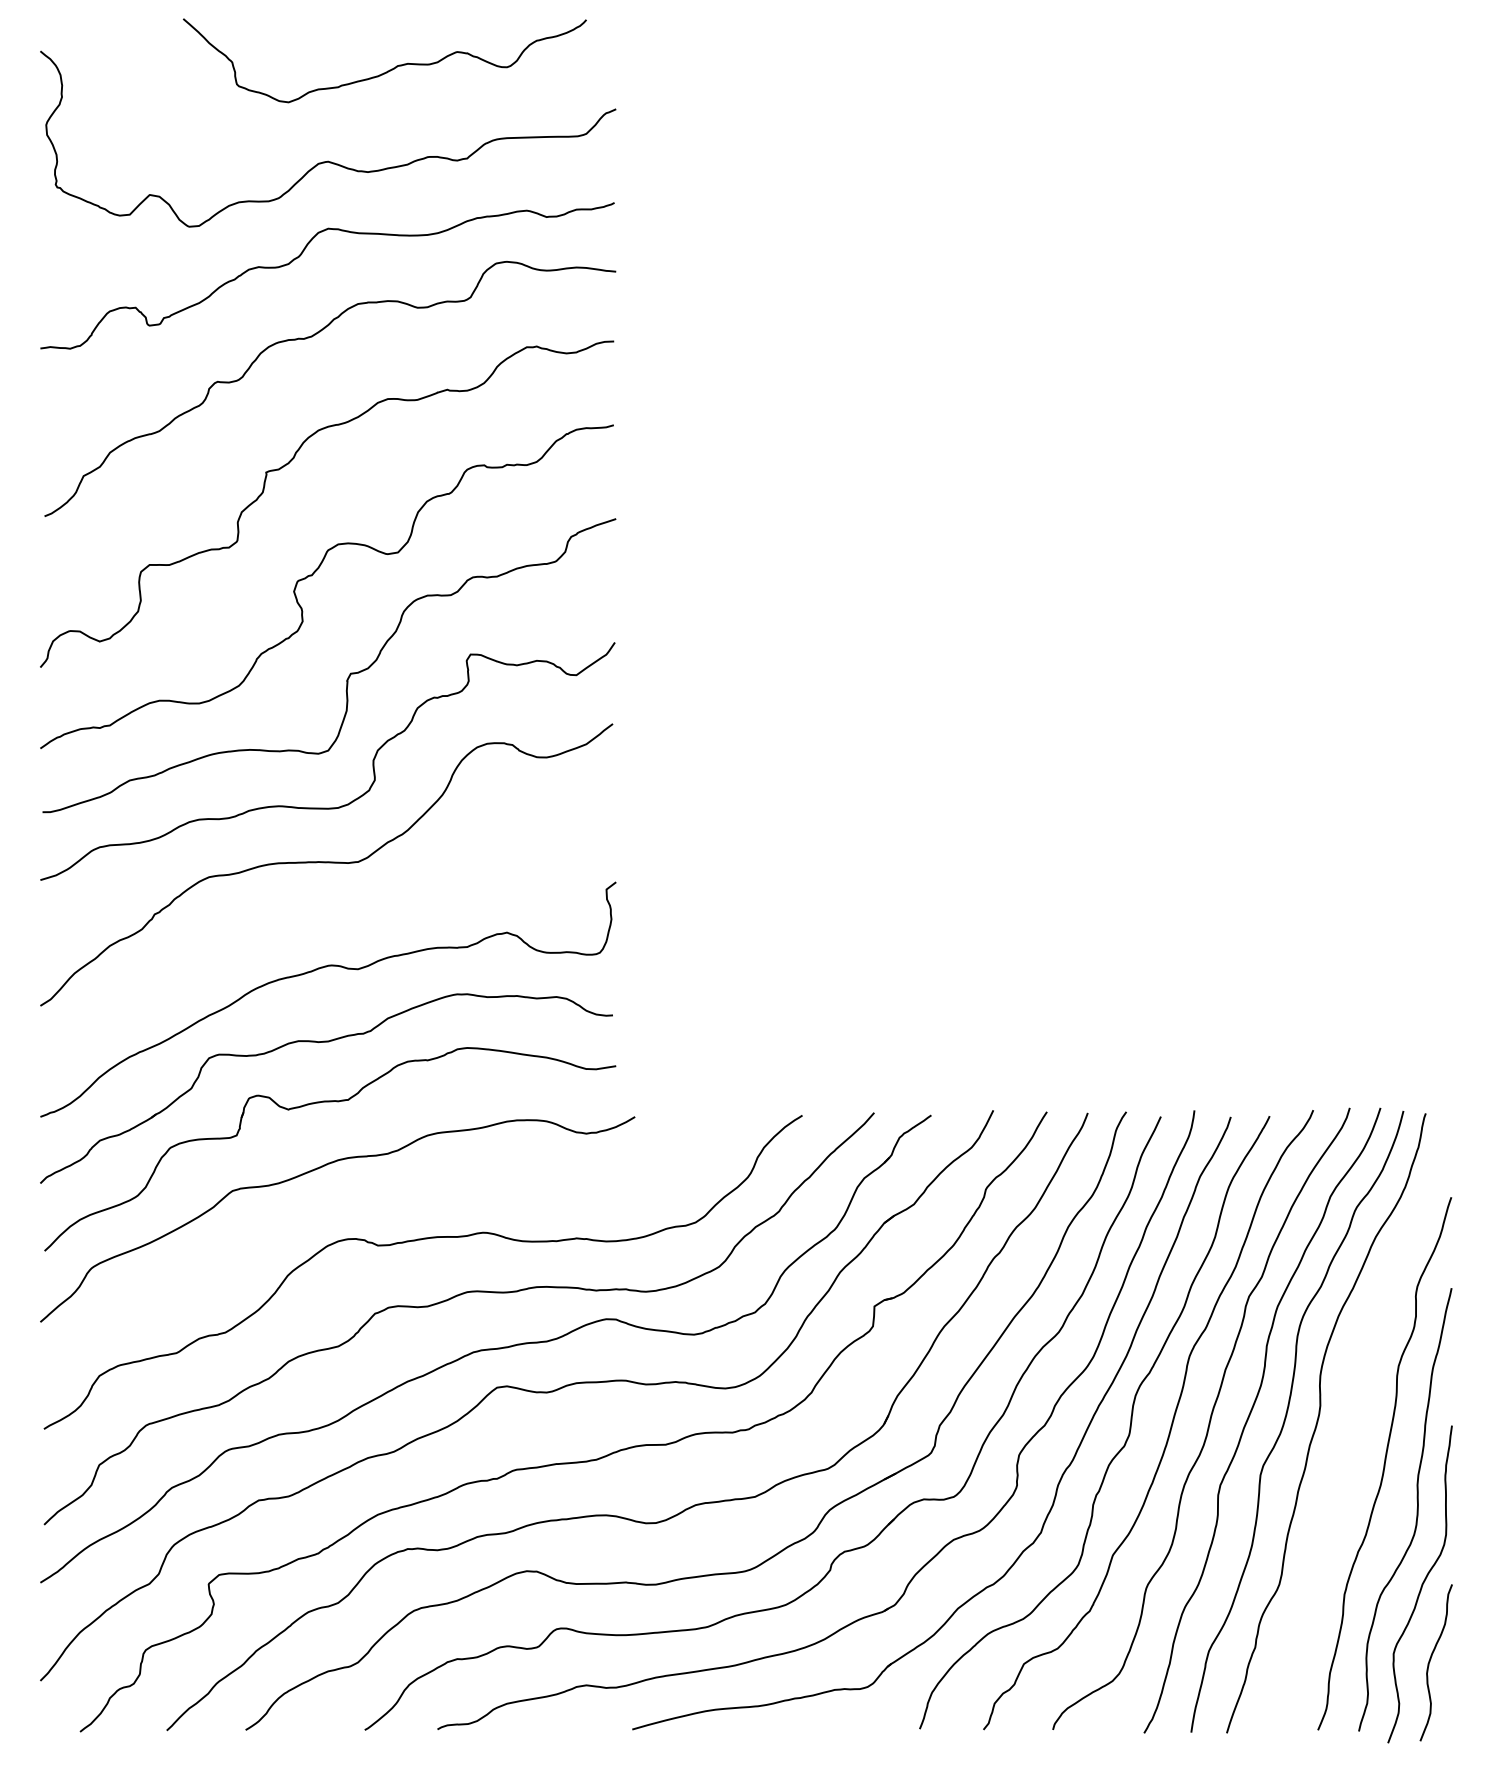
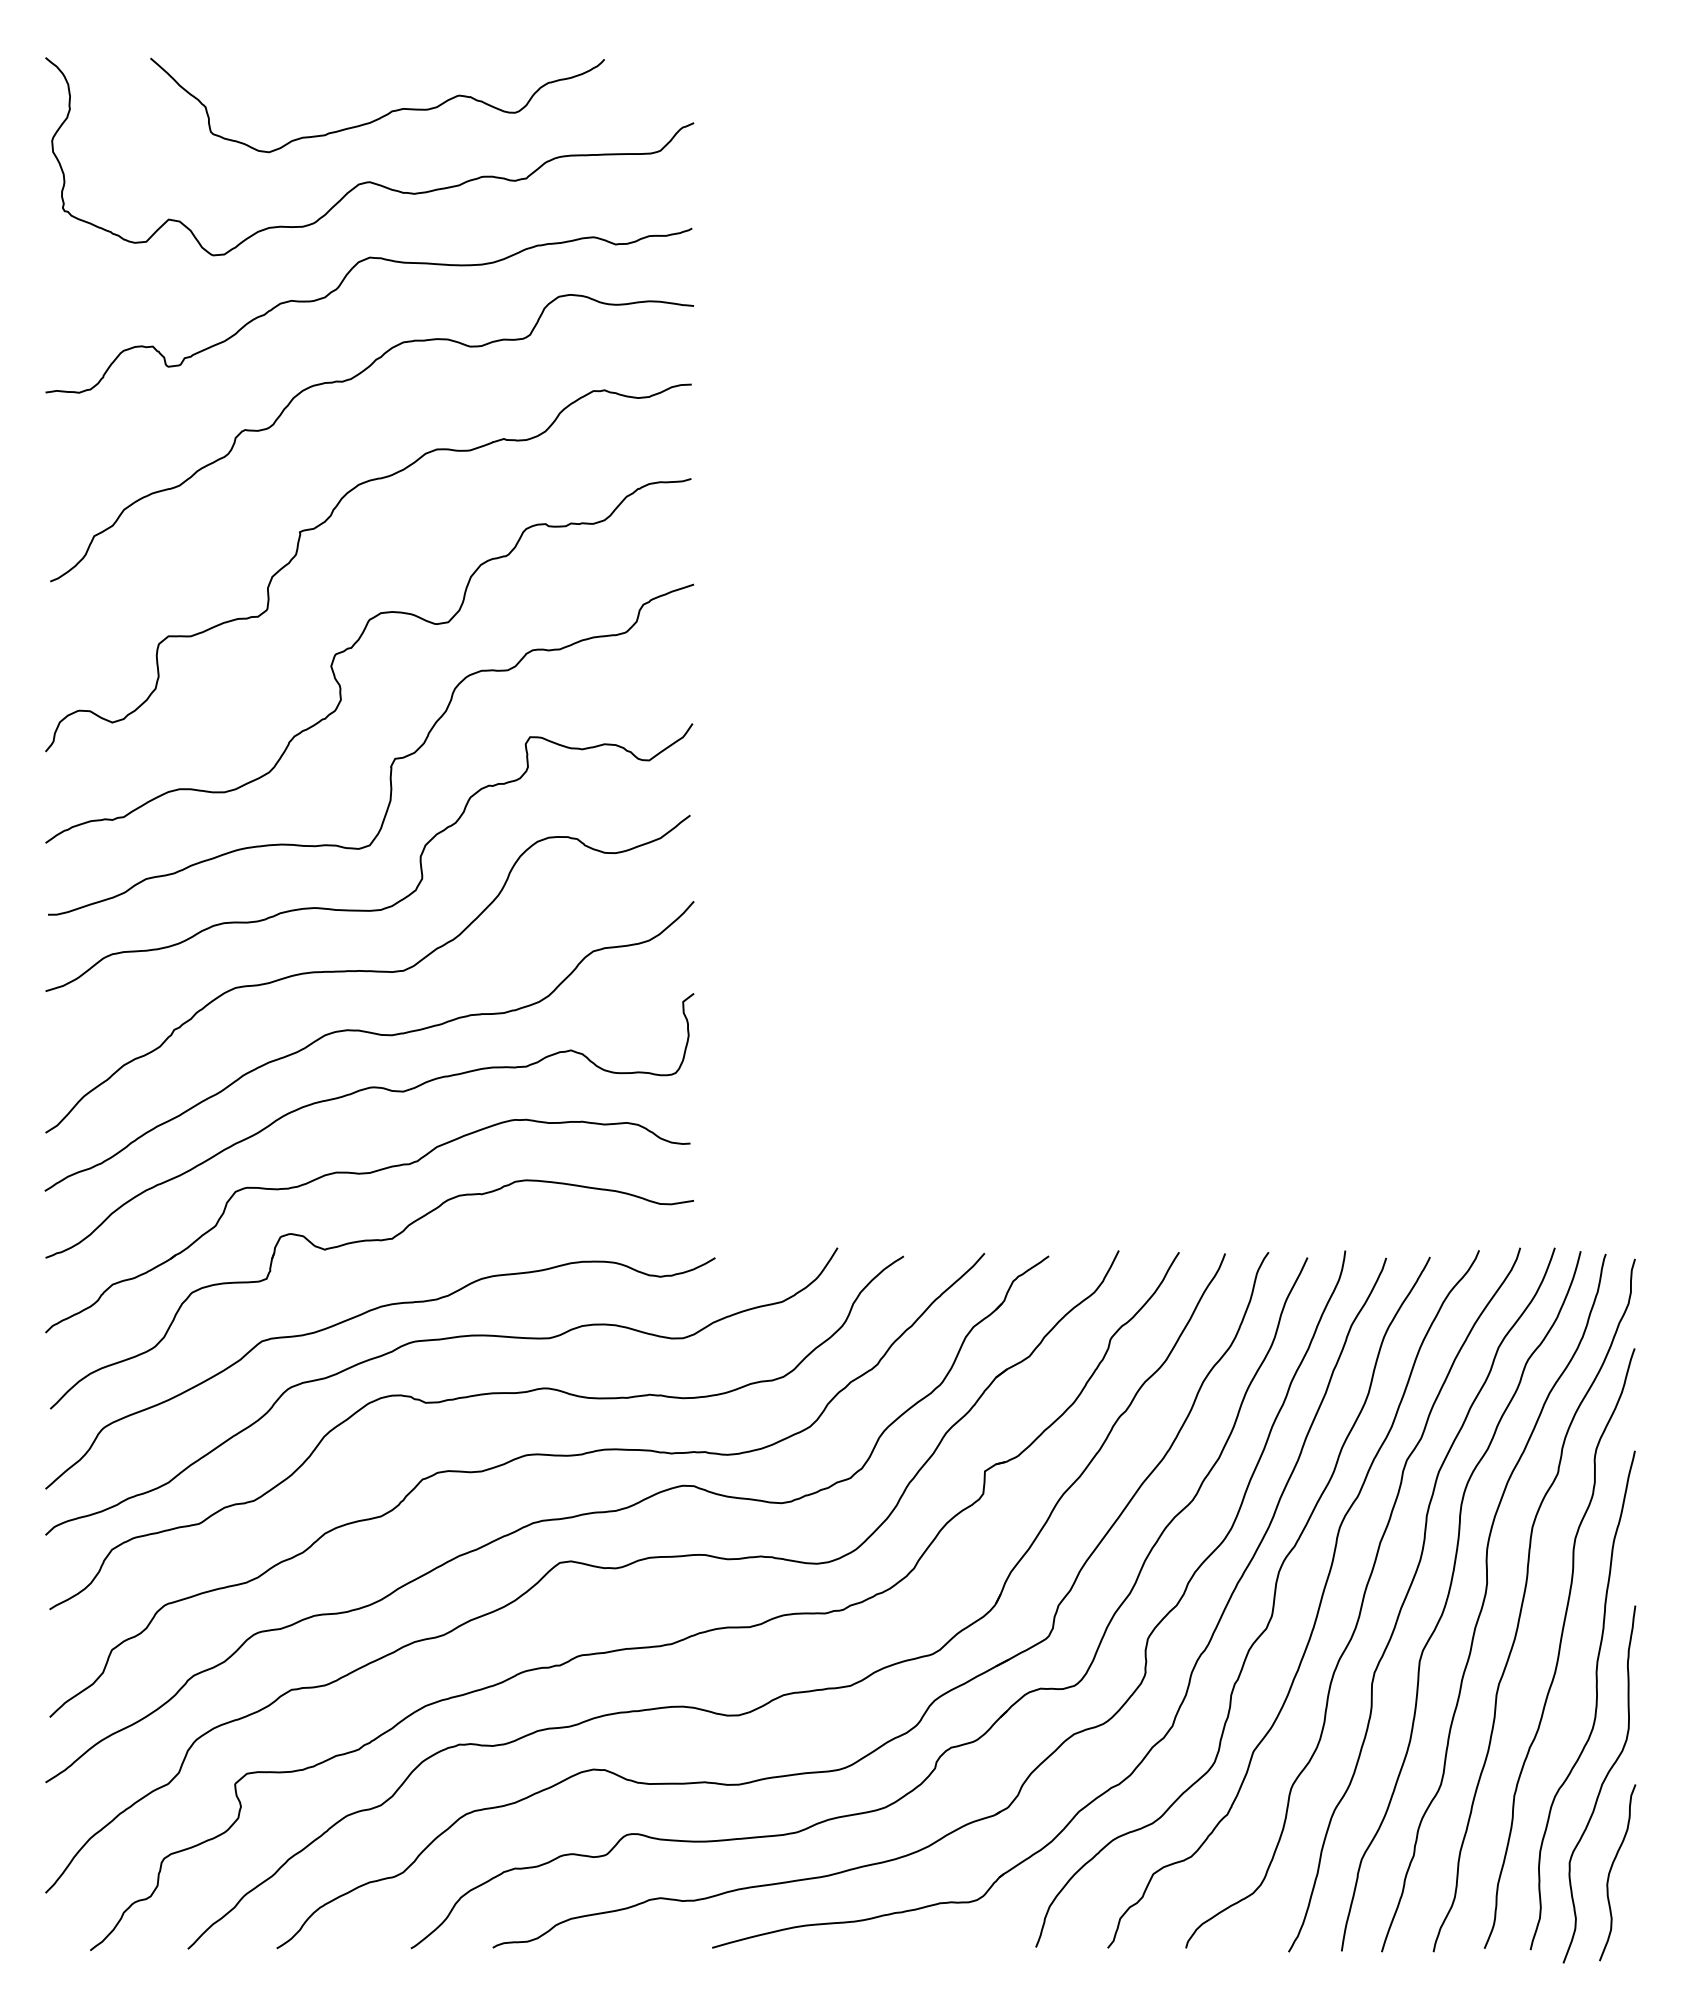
curve: (389, 69) -> (382, 115), moved
curve: (330, 918) -> (372, 1034), added
curve: (391, 1190) -> (441, 1340), added
curve: (1352, 1424) -> (1523, 1604), added

